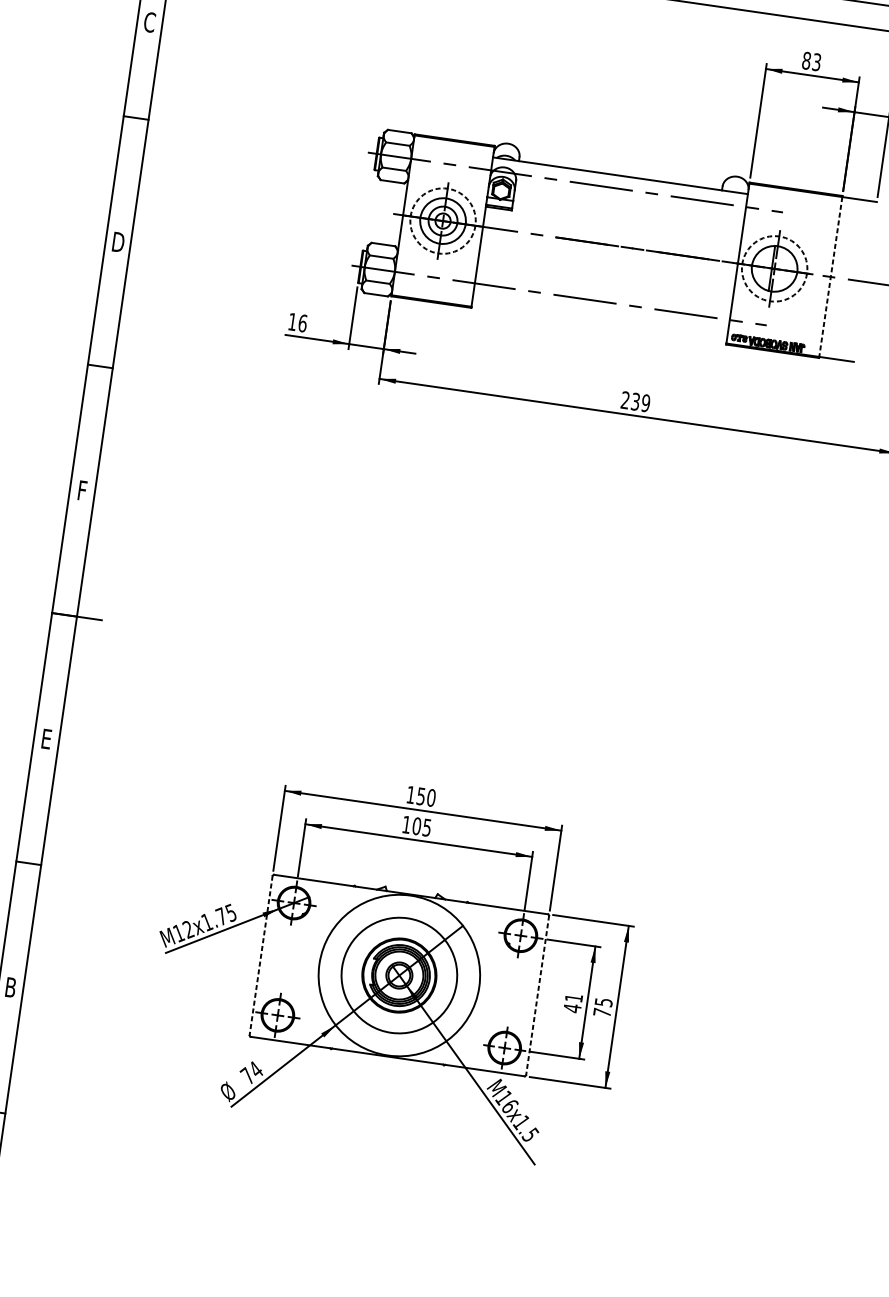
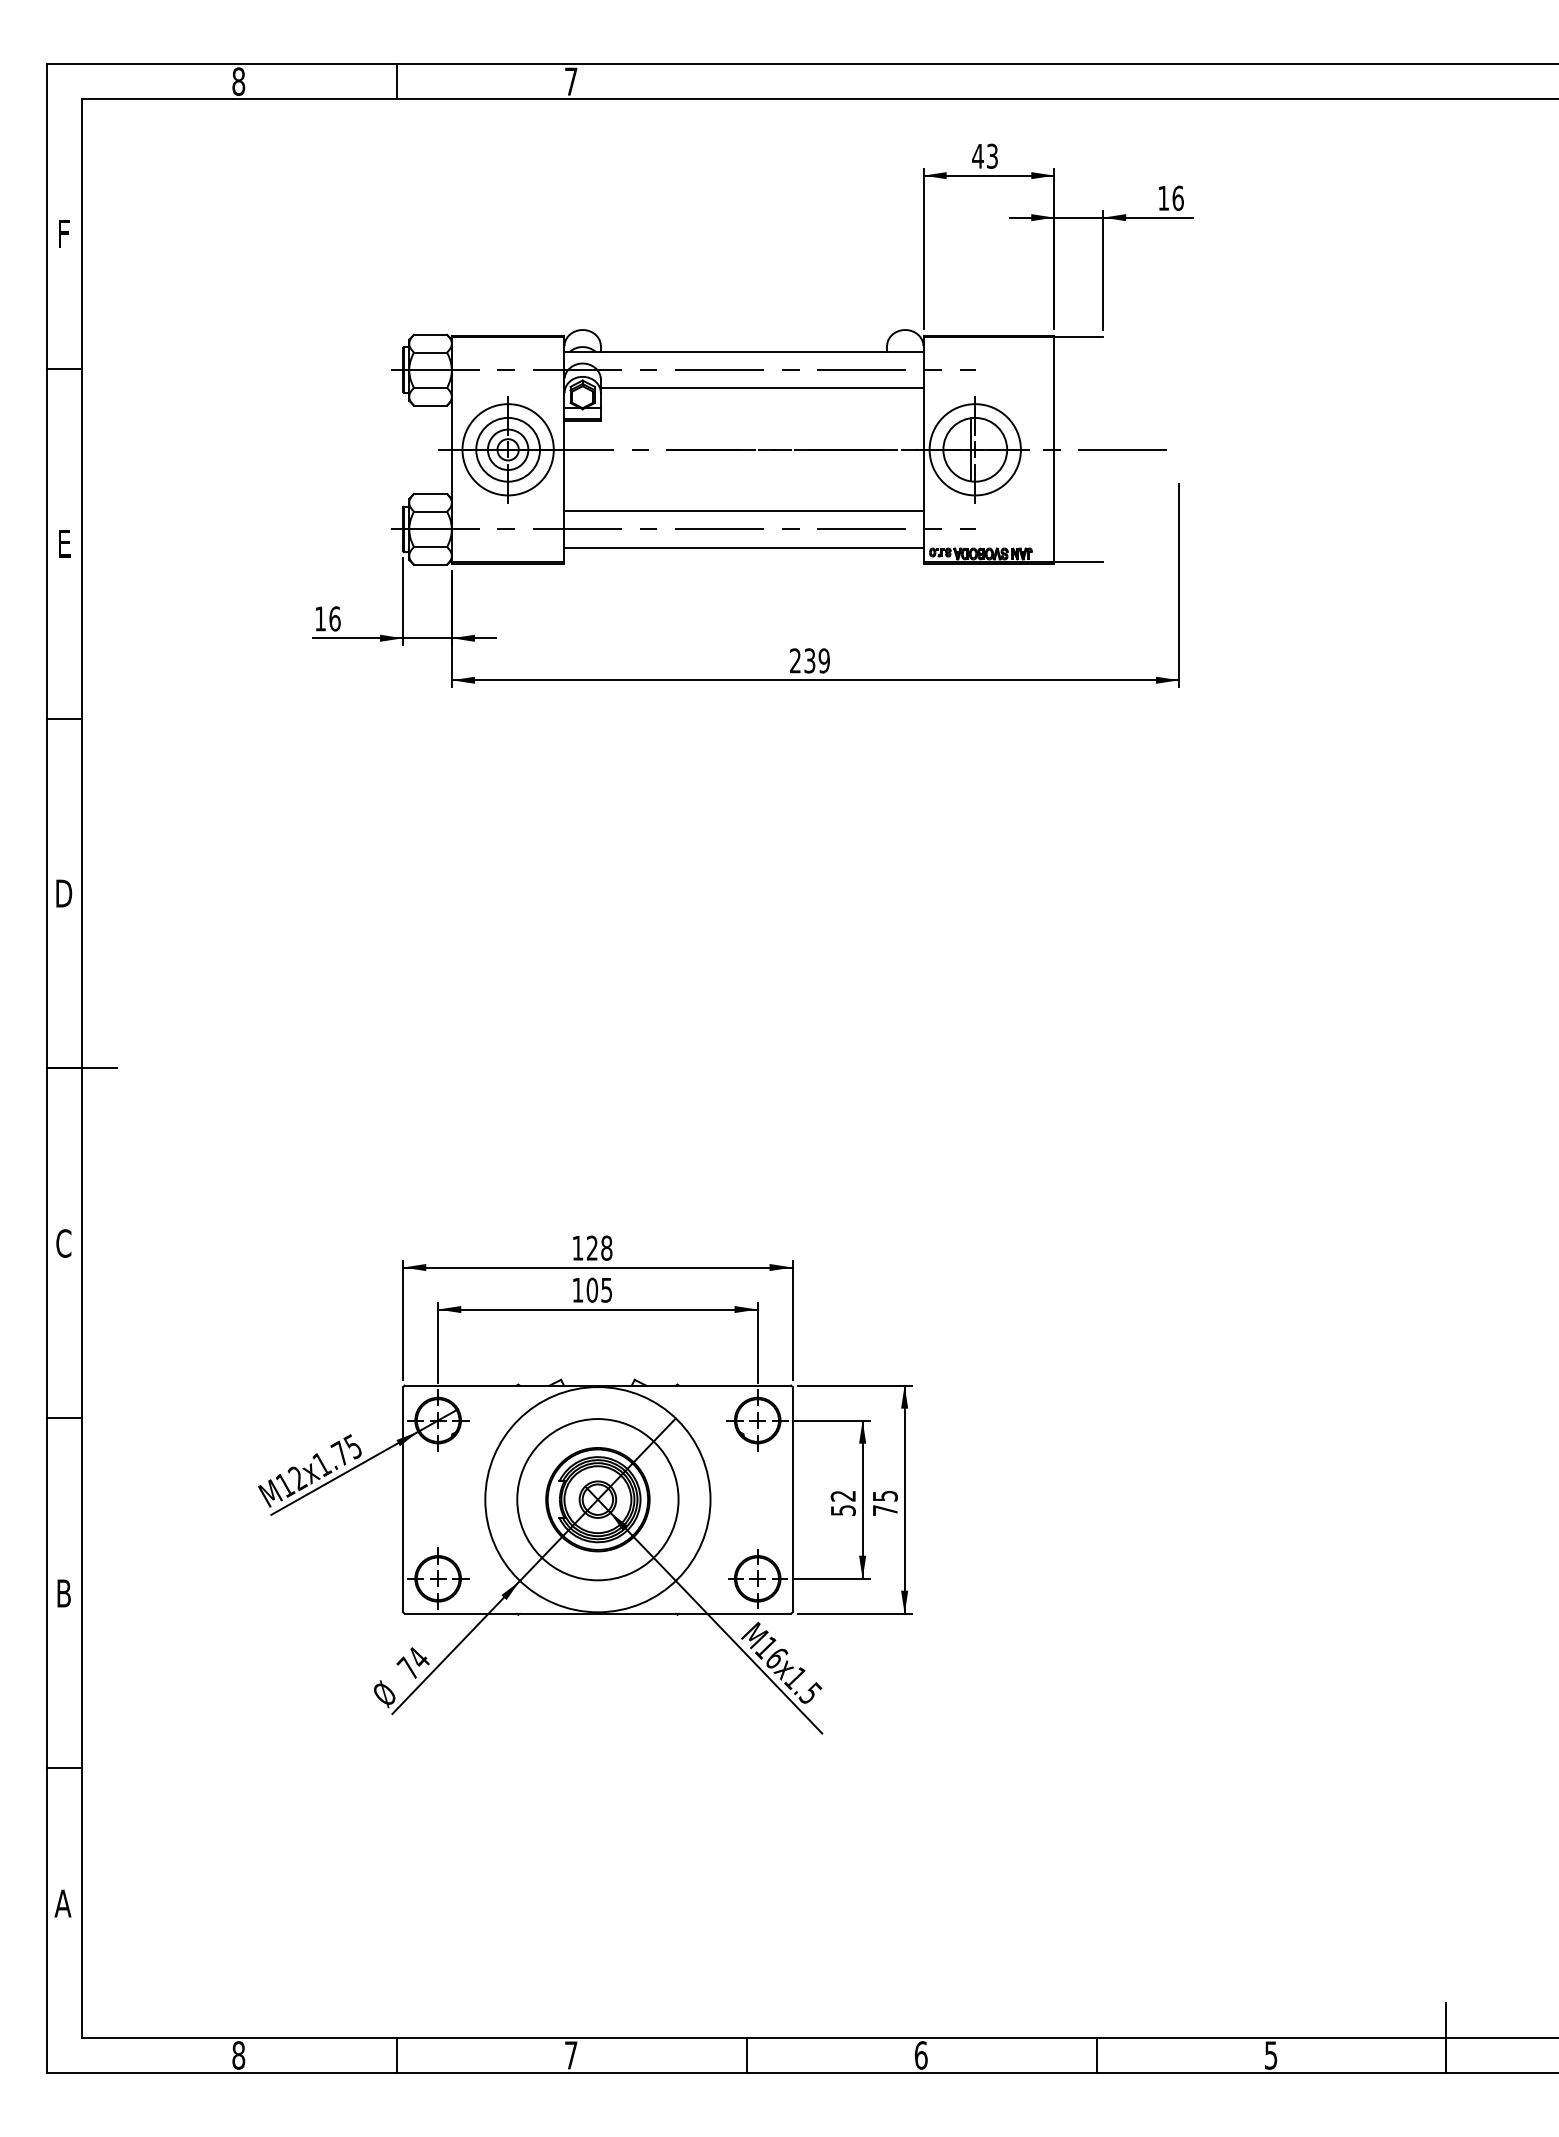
text: (149, 22) -> (63, 233), C -> F
text: (806, 60) -> (977, 155), 83 -> 43
line: (629, 203) -> (761, 388), added
circle: (442, 220) -> (507, 449), dashed -> solid
text: (118, 242) -> (64, 543), D -> E
circle: (774, 268) -> (974, 449), dashed -> solid
line: (830, 276) -> (1054, 449), dashed -> solid
line: (603, 288) -> (743, 511), added
line: (600, 314) -> (743, 547), added
text: (82, 490) -> (64, 893), F -> D
text: (46, 739) -> (63, 1243), E -> C
text: (426, 796) -> (599, 1247), 150 -> 128
line: (261, 955) -> (403, 1499), dashed -> solid
line: (537, 995) -> (792, 1499), dashed -> solid
text: (572, 1003) -> (842, 1503), 41 -> 52

